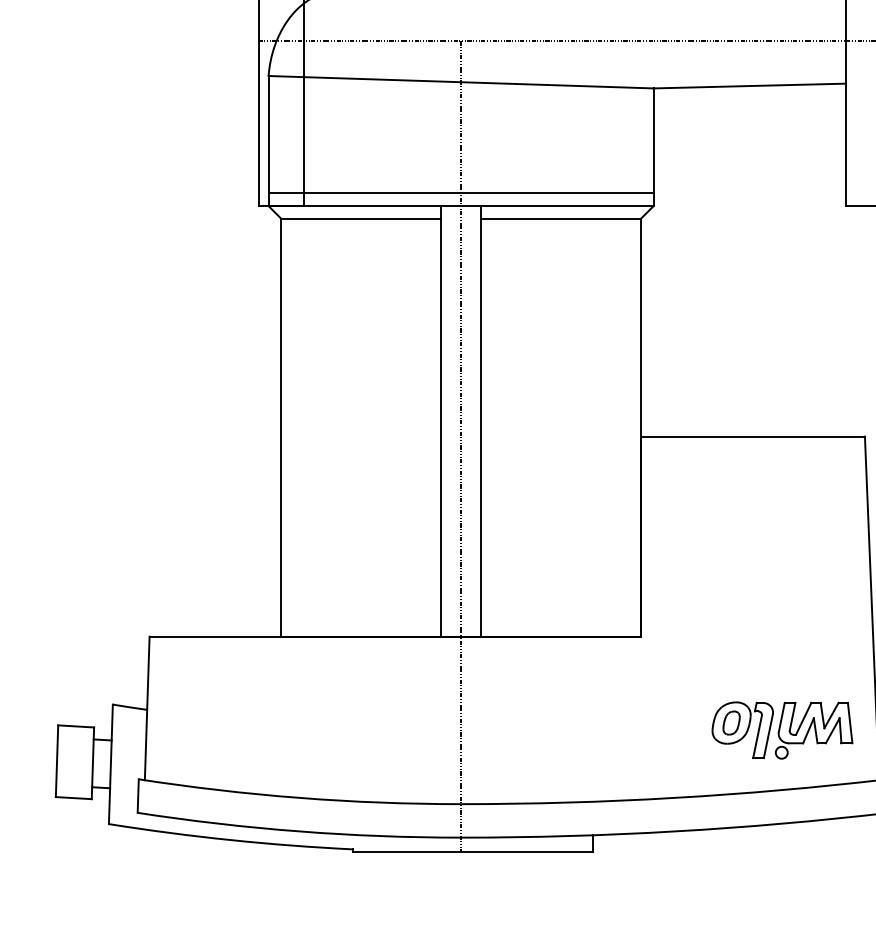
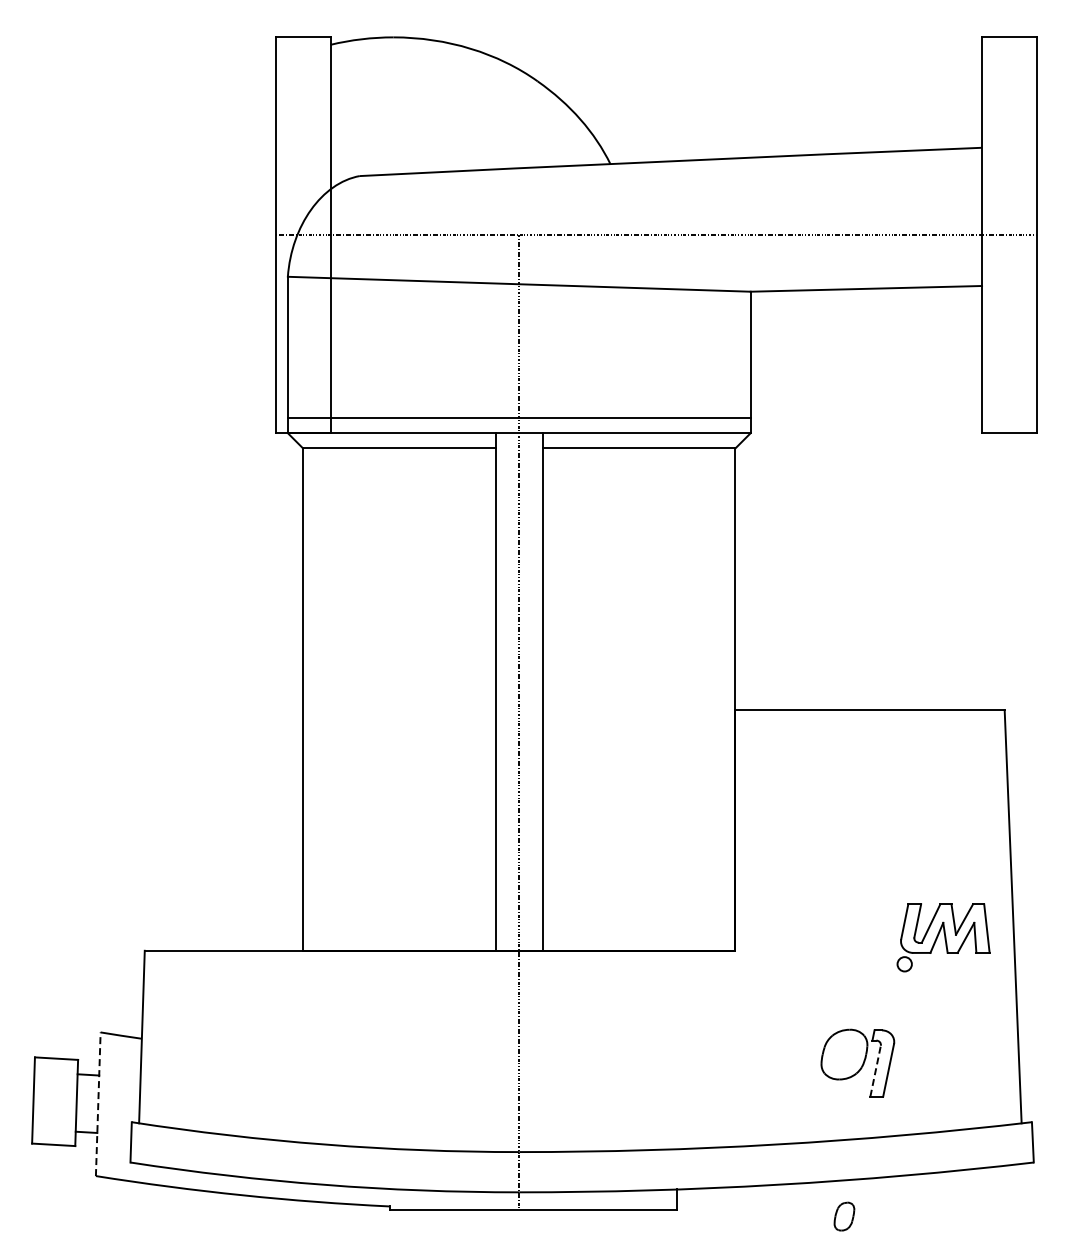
part: (731, 722) -> (844, 1216), moved
part: (814, 730) -> (943, 937), moved
line: (757, 736) -> (875, 1070), solid -> dashed
line: (111, 764) -> (98, 1104), solid -> dashed

